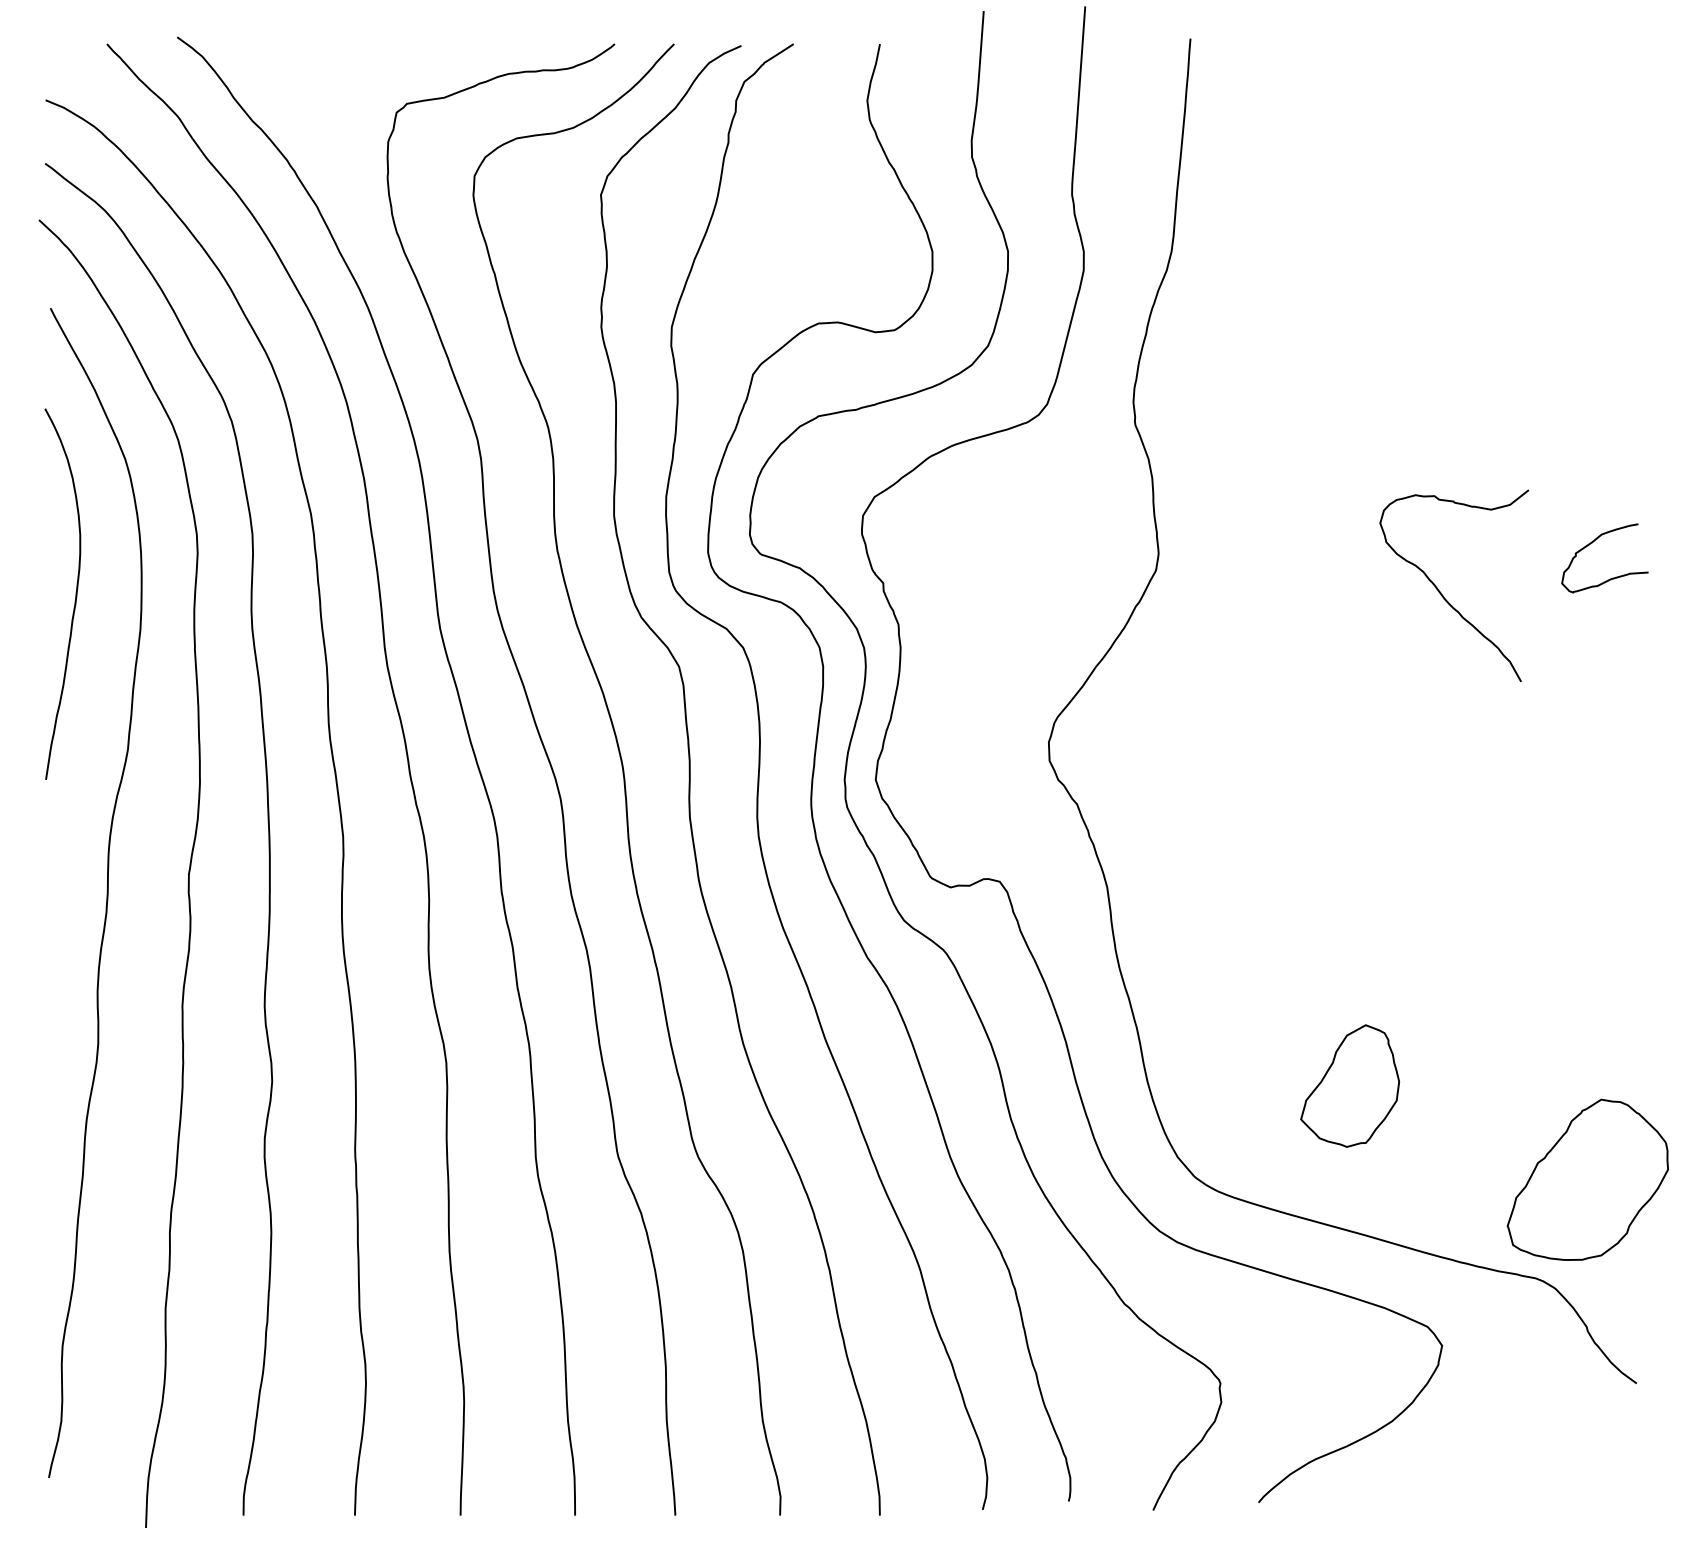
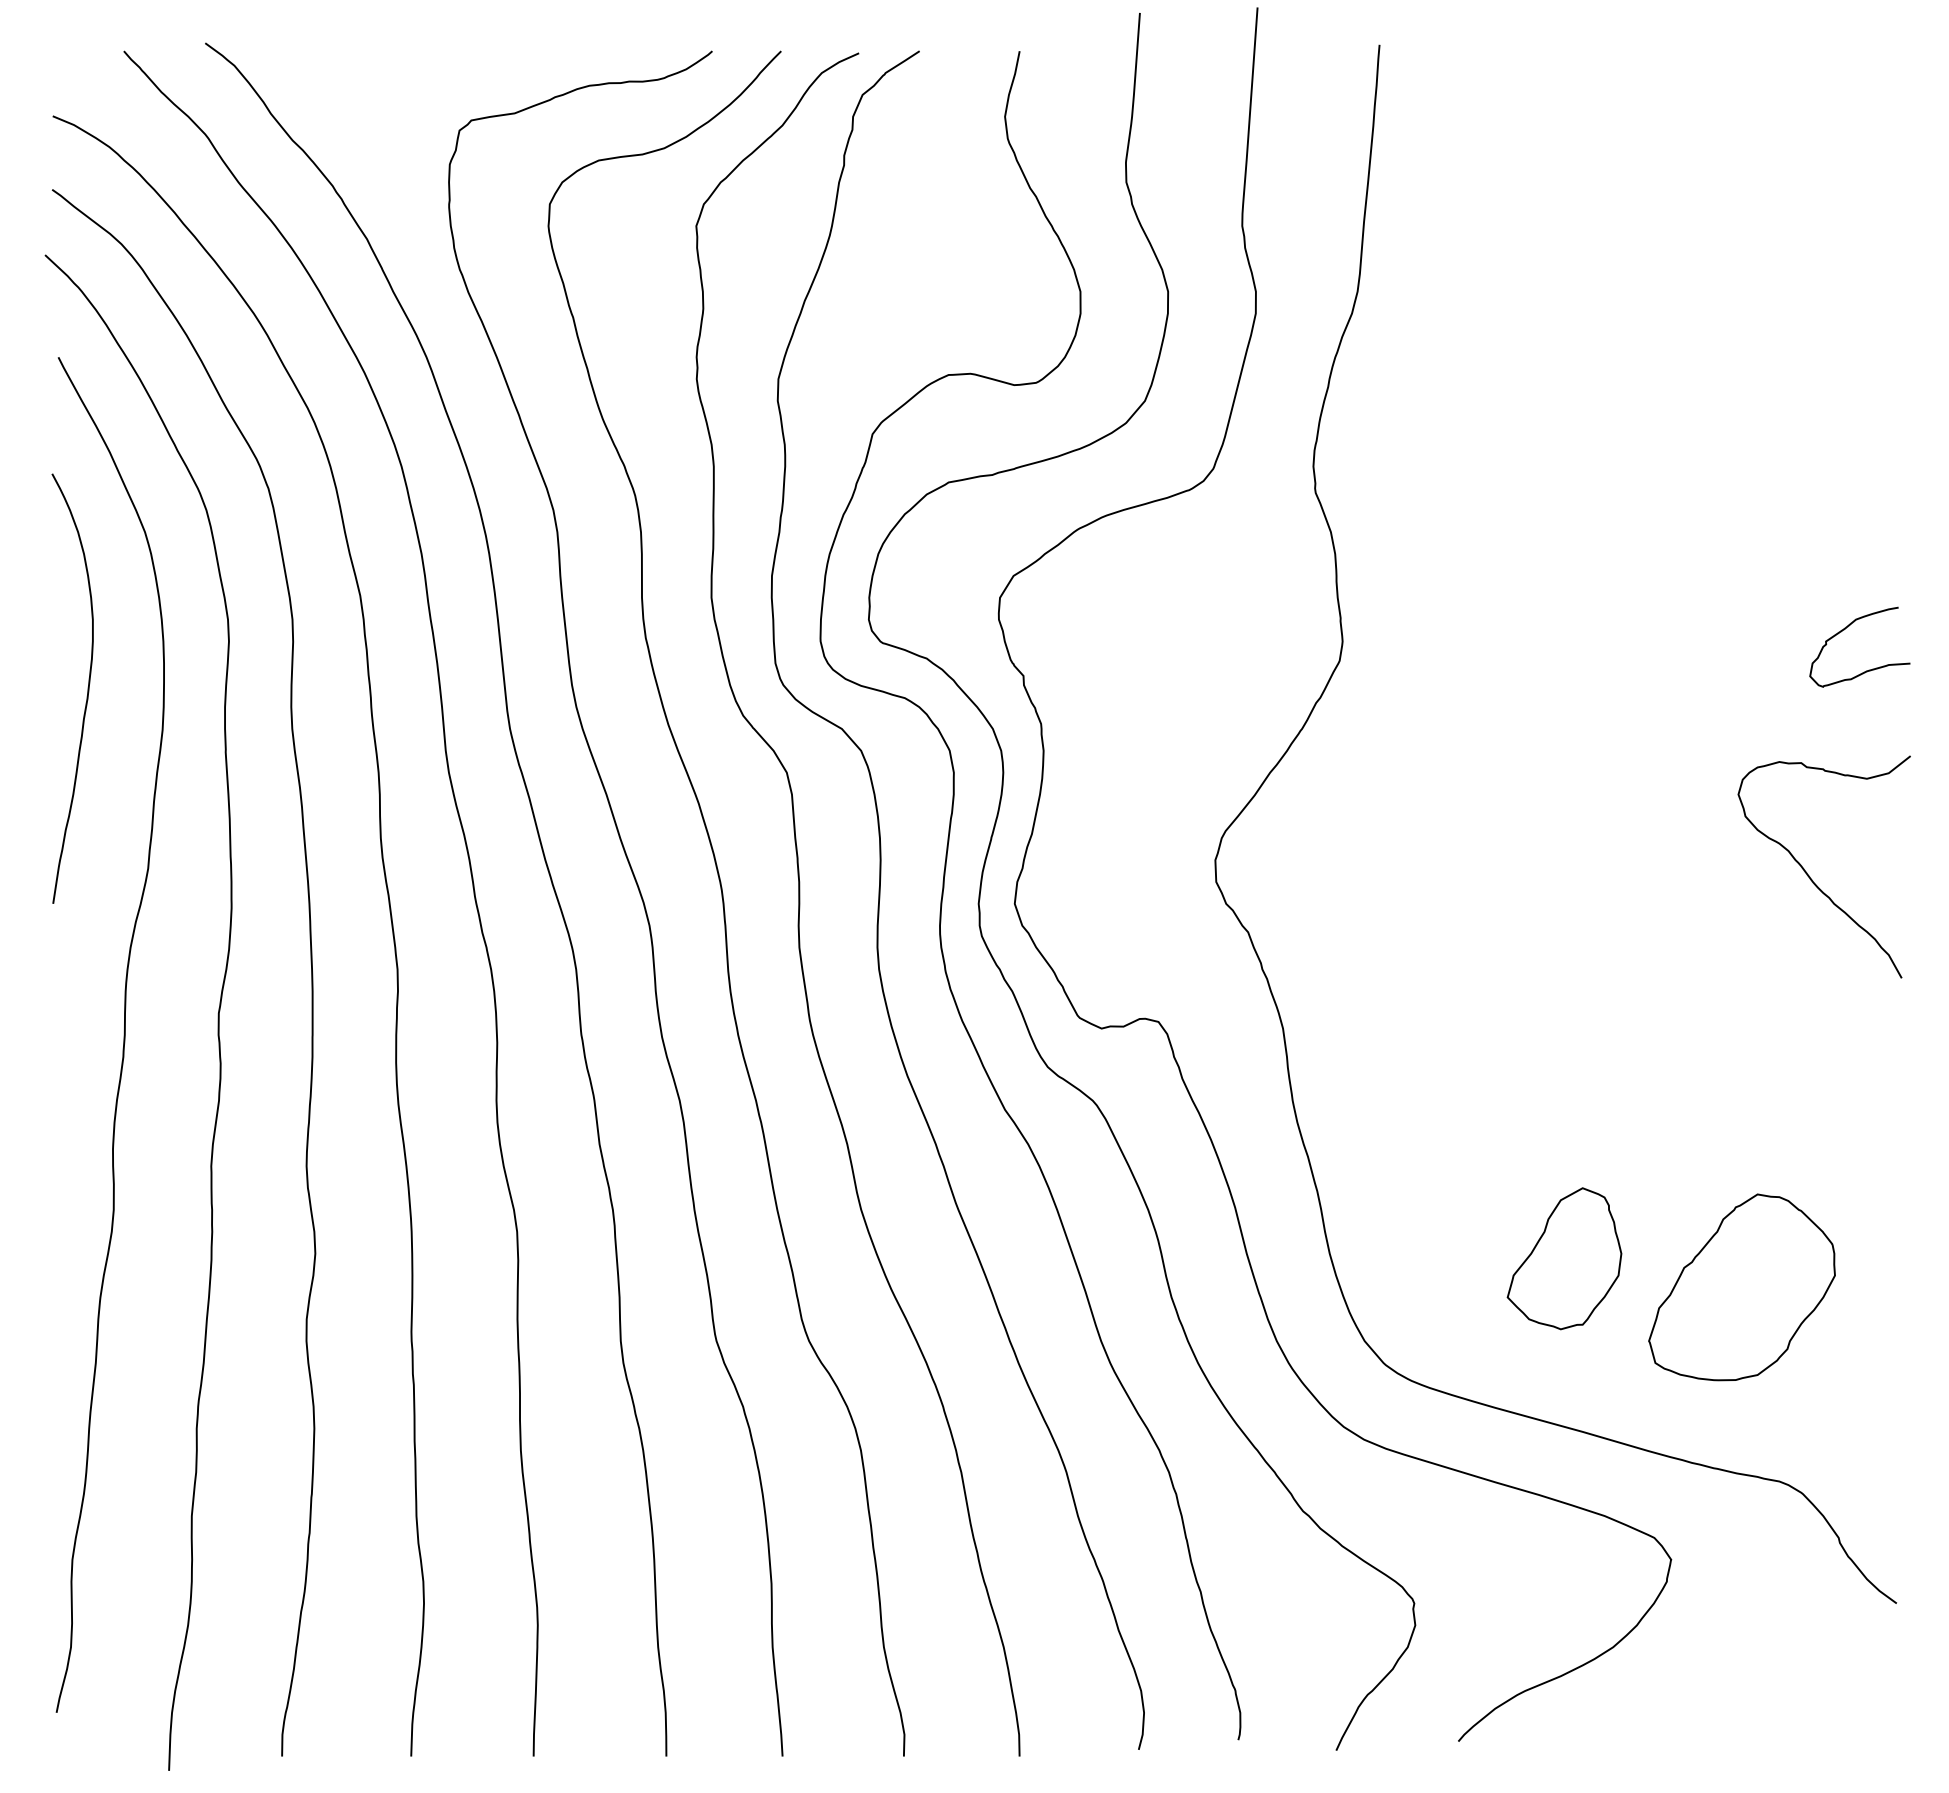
curve: (1442, 594) -> (1810, 876), moved
part: (1587, 1179) -> (1741, 1287), moved

